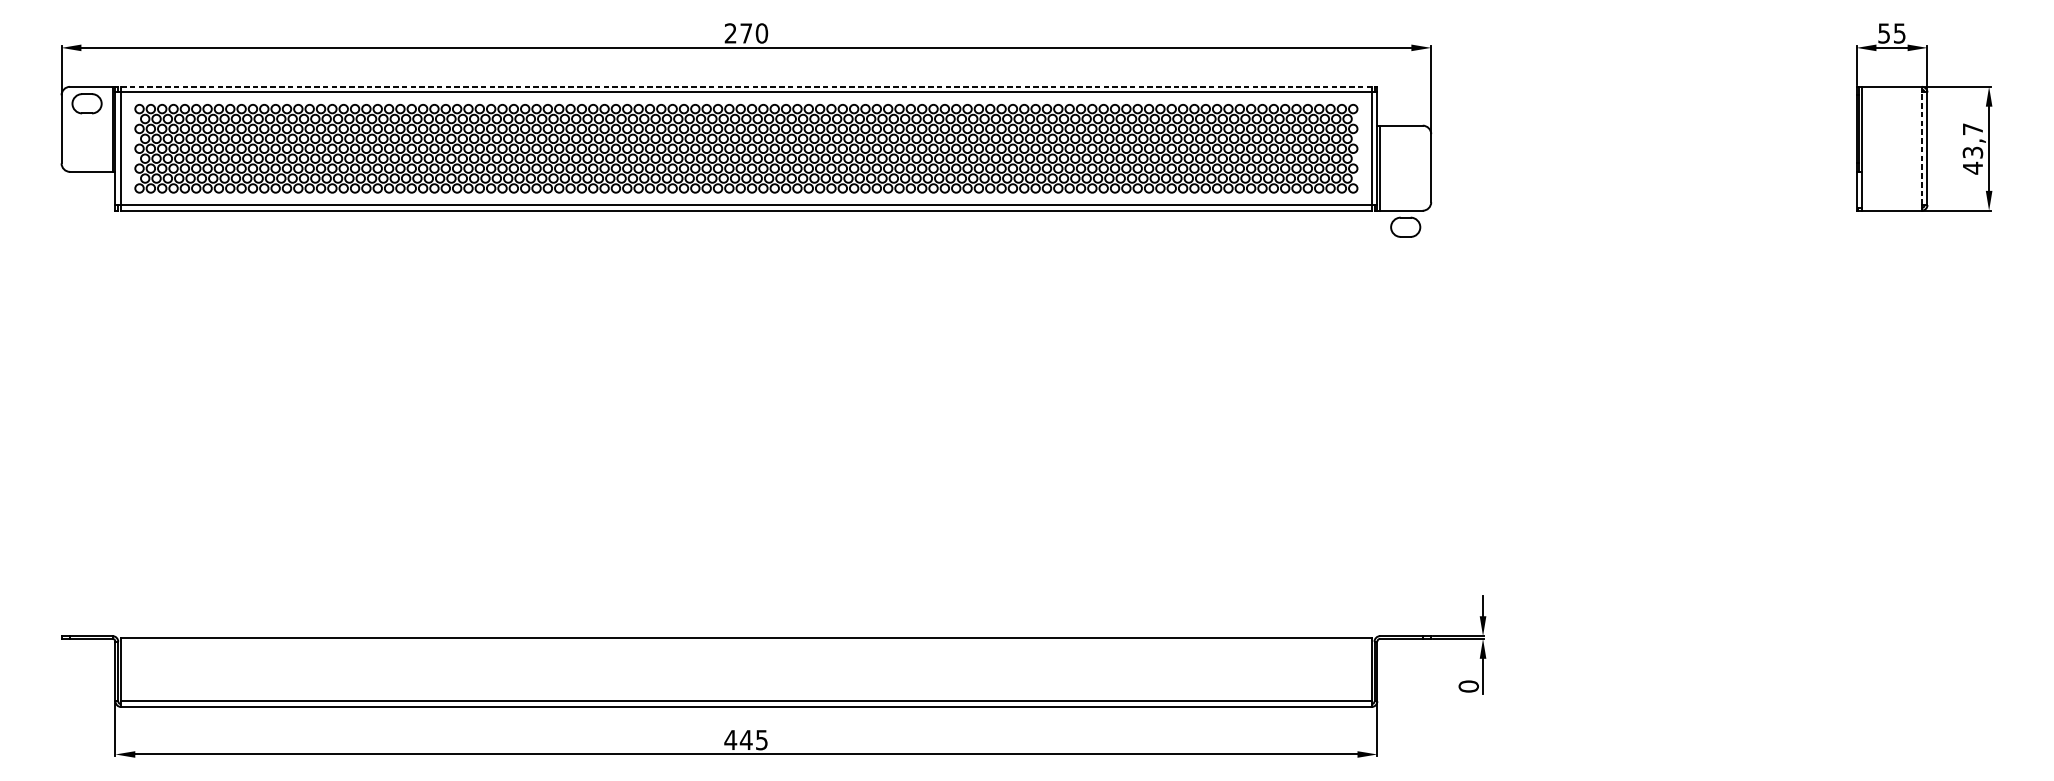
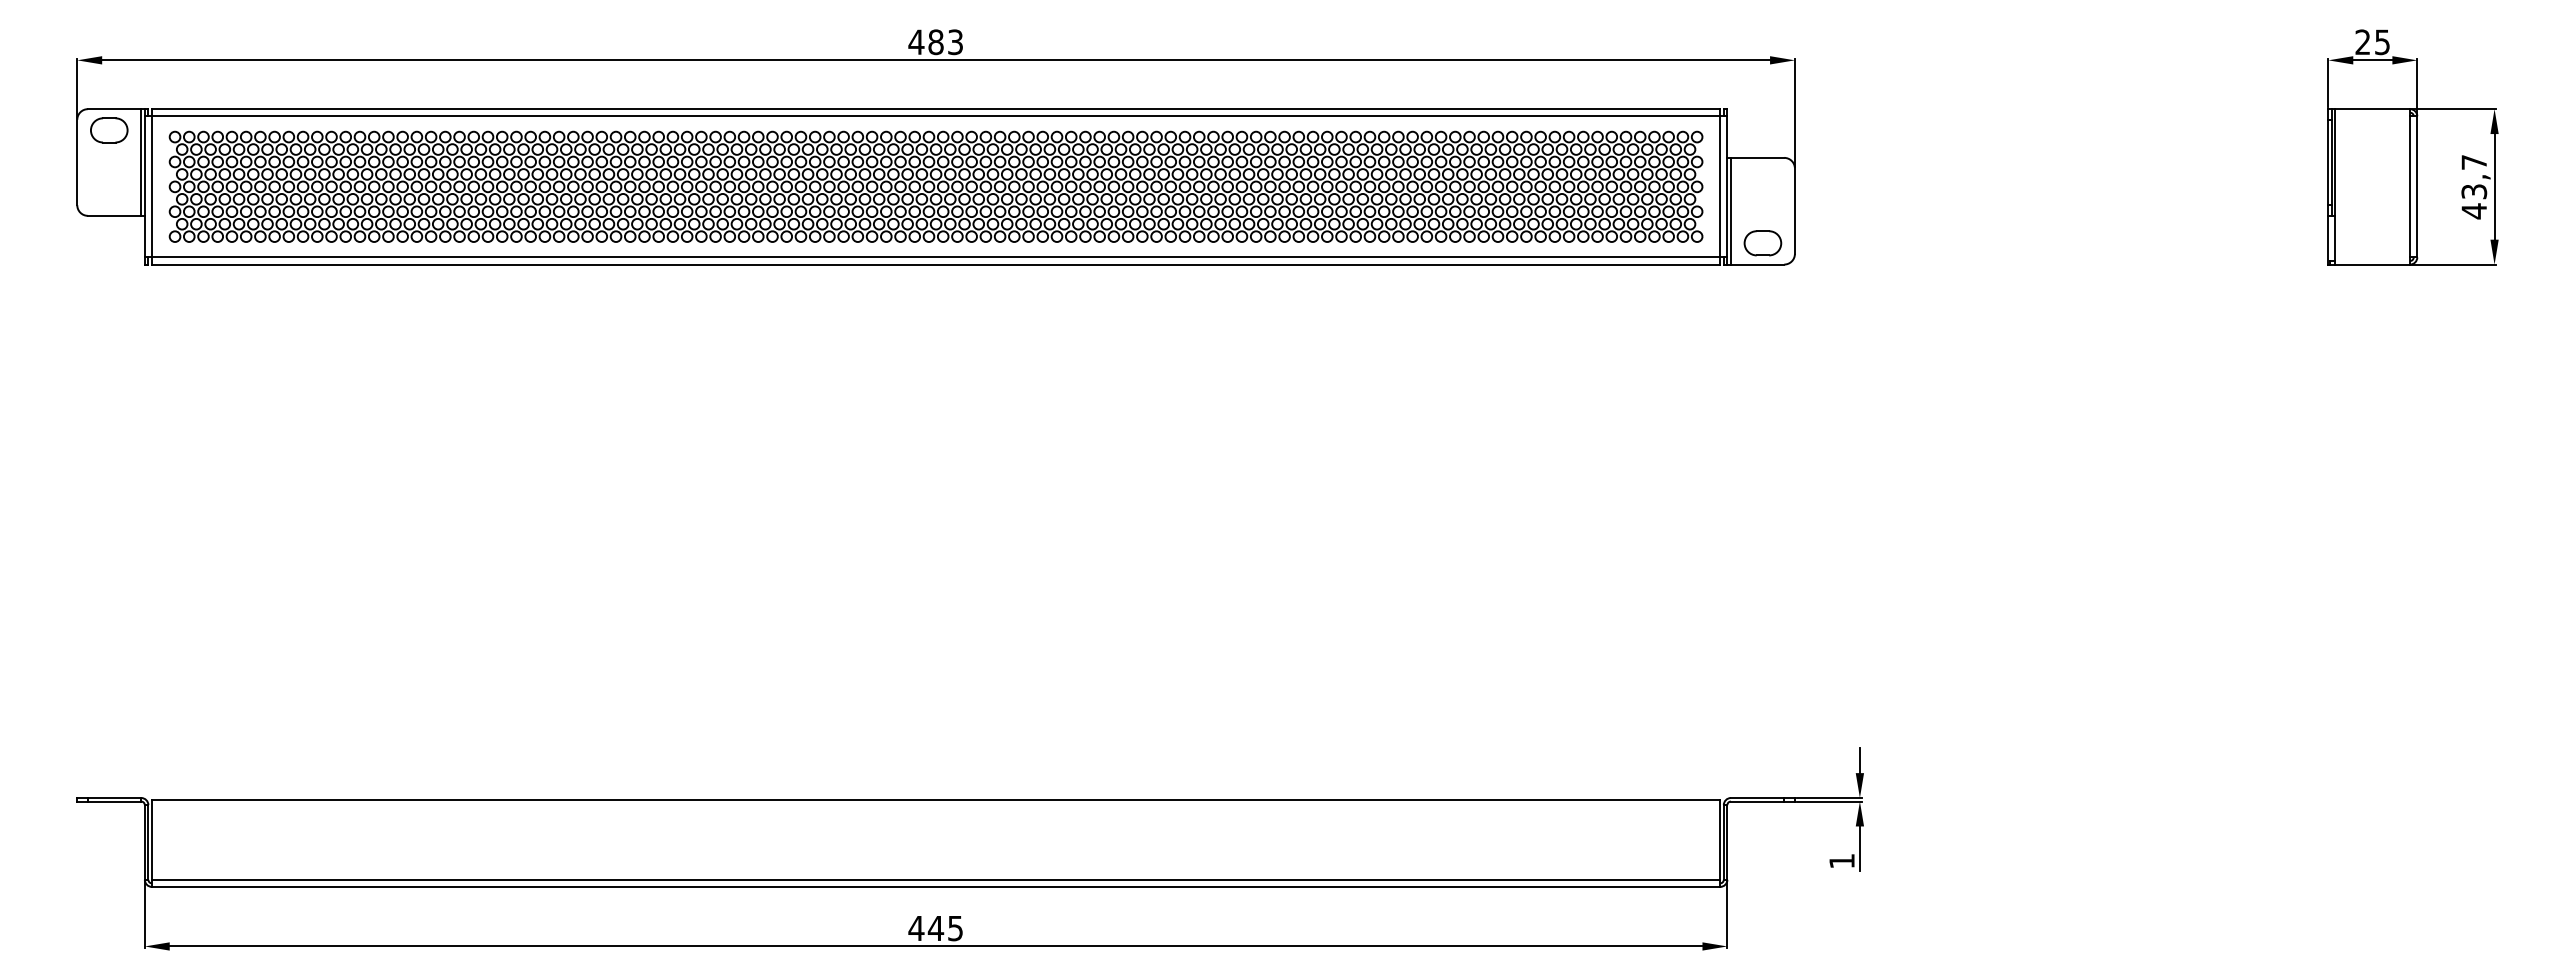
text: (745, 33) -> (935, 42), 270 -> 483
text: (1883, 33) -> (2362, 42), 55 -> 25
line: (746, 87) -> (936, 109), dashed -> solid
line: (1922, 148) -> (2410, 186), dashed -> solid
part: (1405, 227) -> (1762, 243), moved
text: (1468, 685) -> (1841, 860), 0 -> 1

